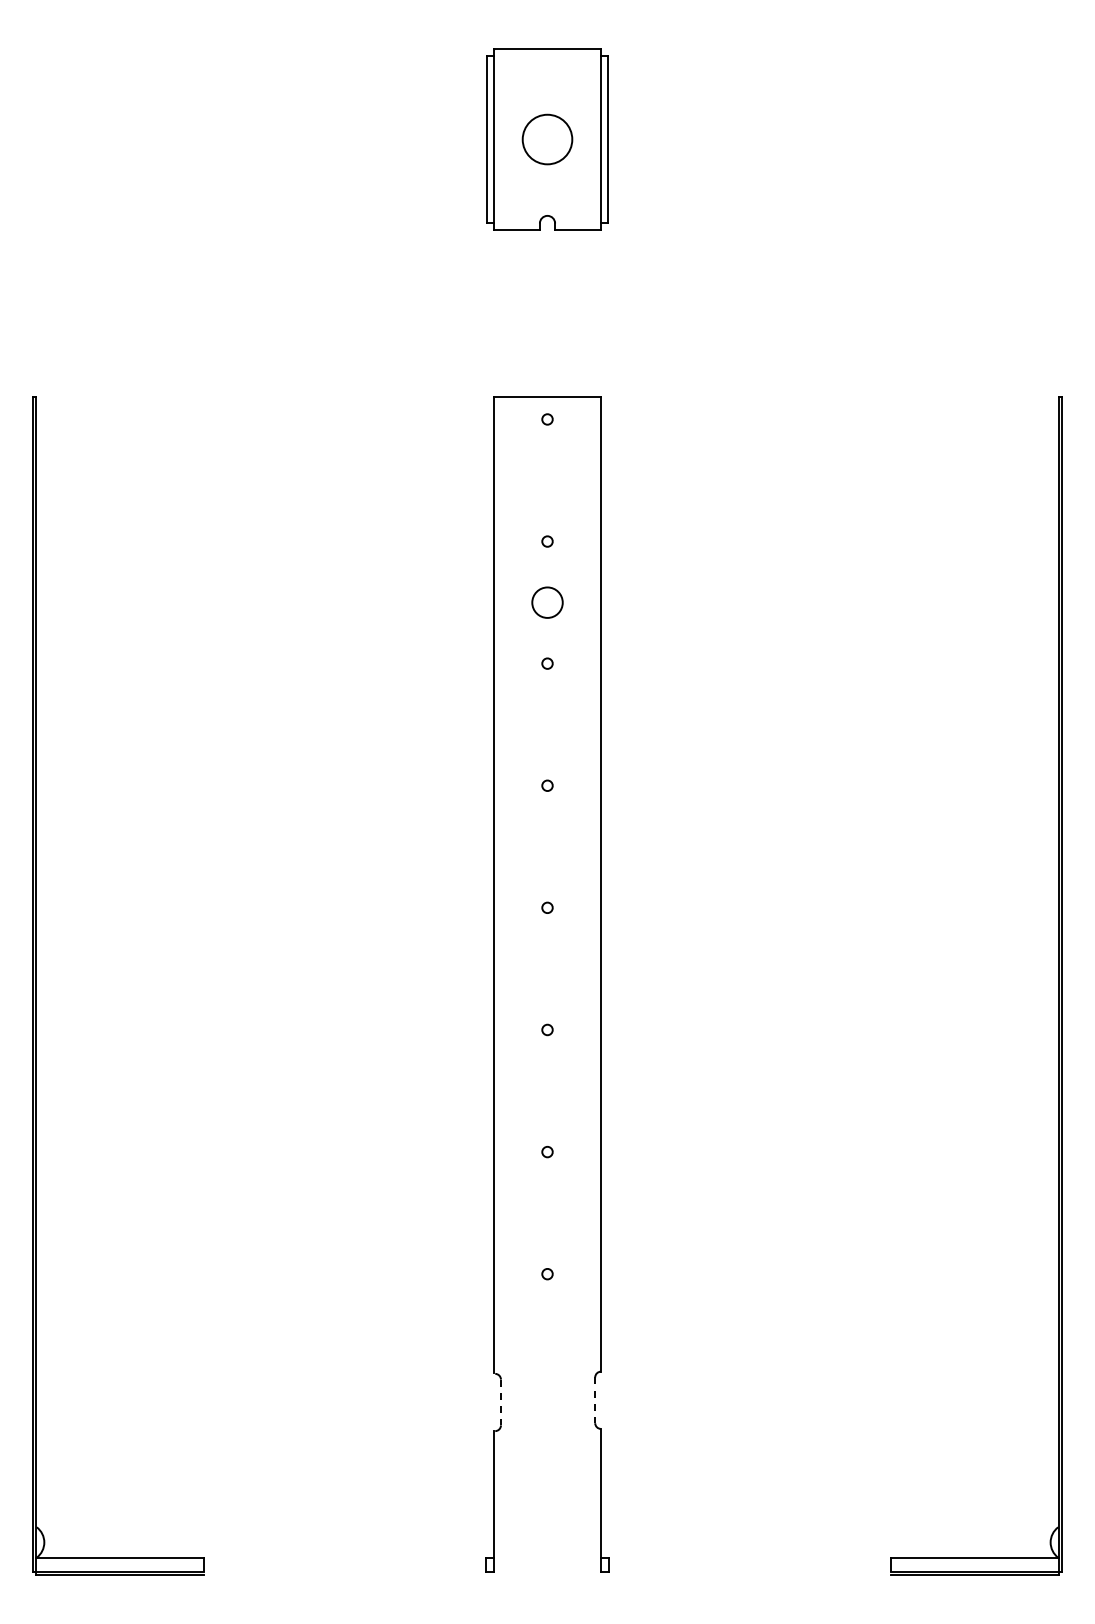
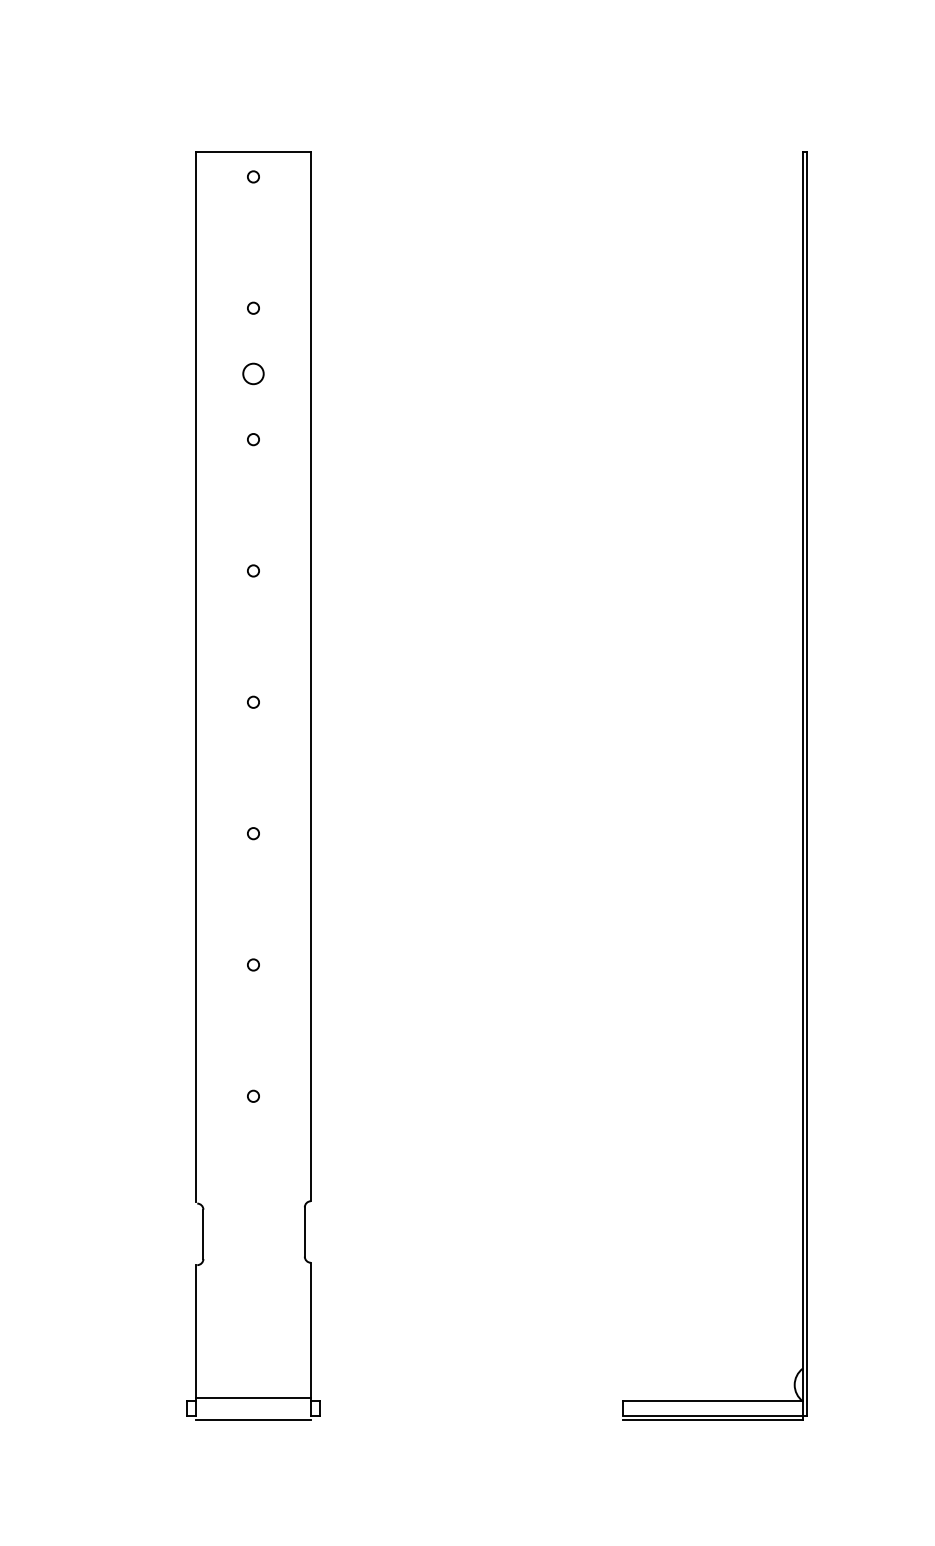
circle: (547, 602) -> (253, 373), size x0.62
line: (595, 1400) -> (305, 1232), dashed -> solid
line: (501, 1402) -> (203, 1234), dashed -> solid
line: (547, 1554) -> (253, 1397), added
line: (547, 1575) -> (253, 1420), added

